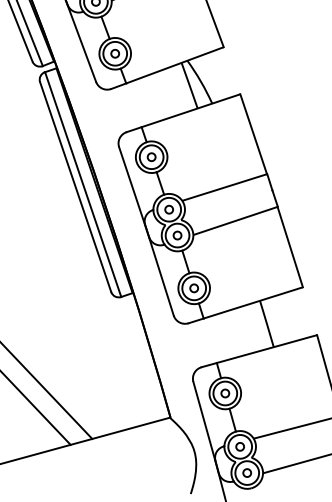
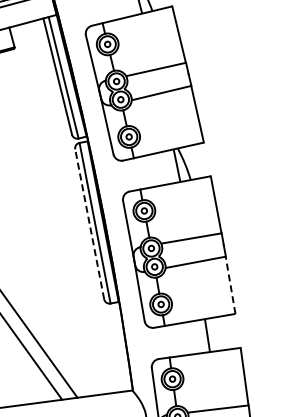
line: (75, 186) -> (89, 223), solid -> dashed
line: (289, 245) -> (230, 284), solid -> dashed

